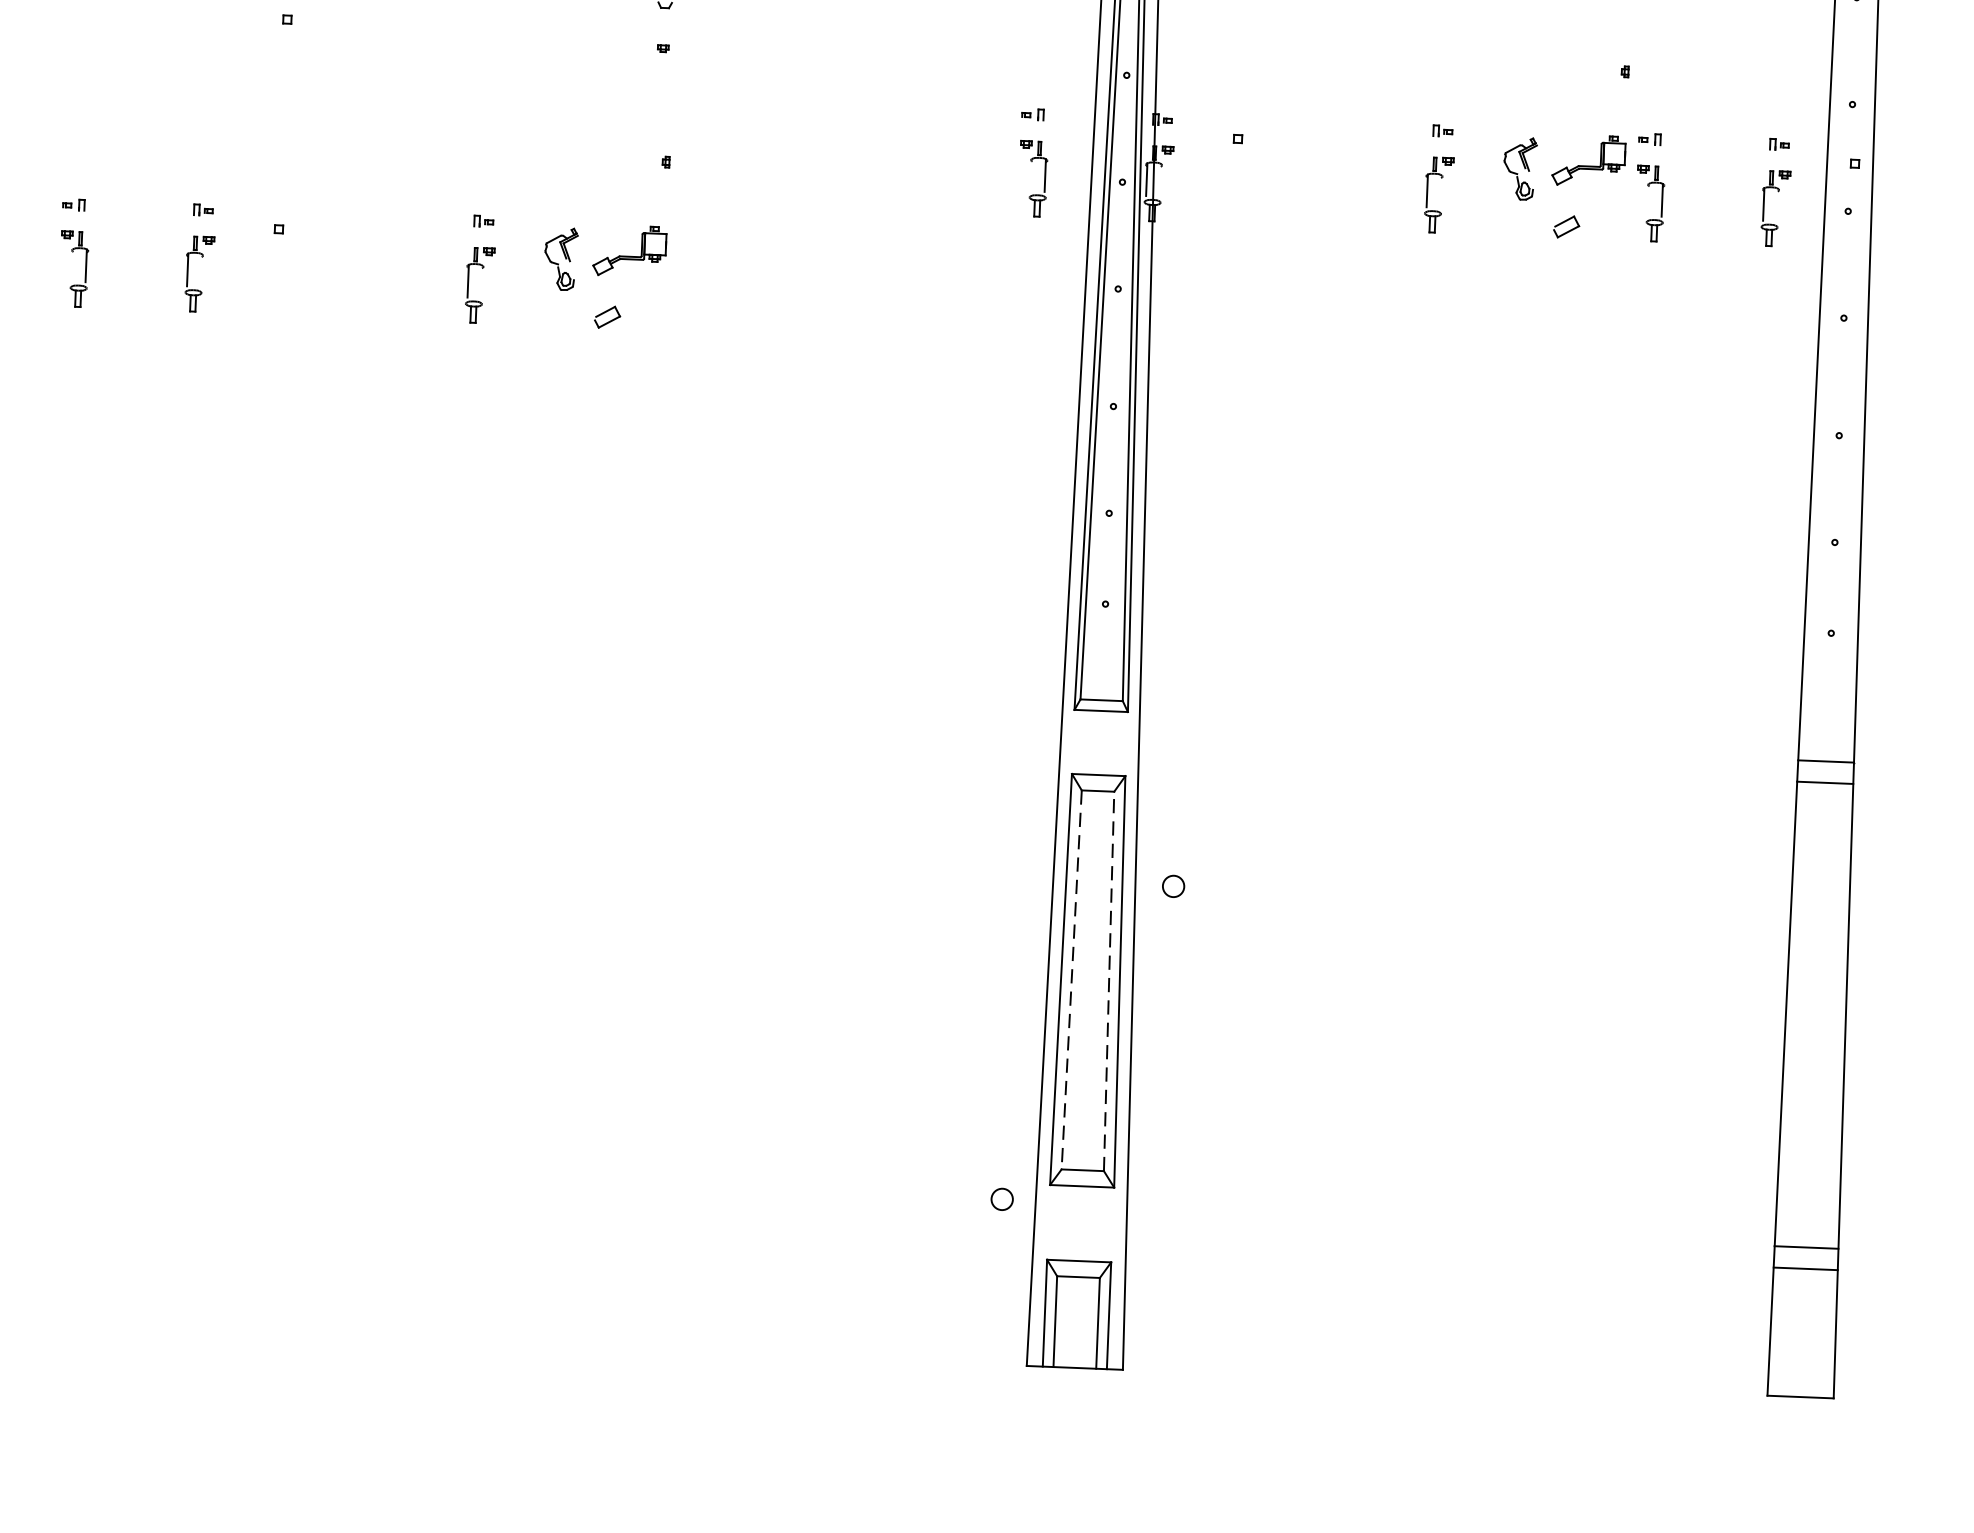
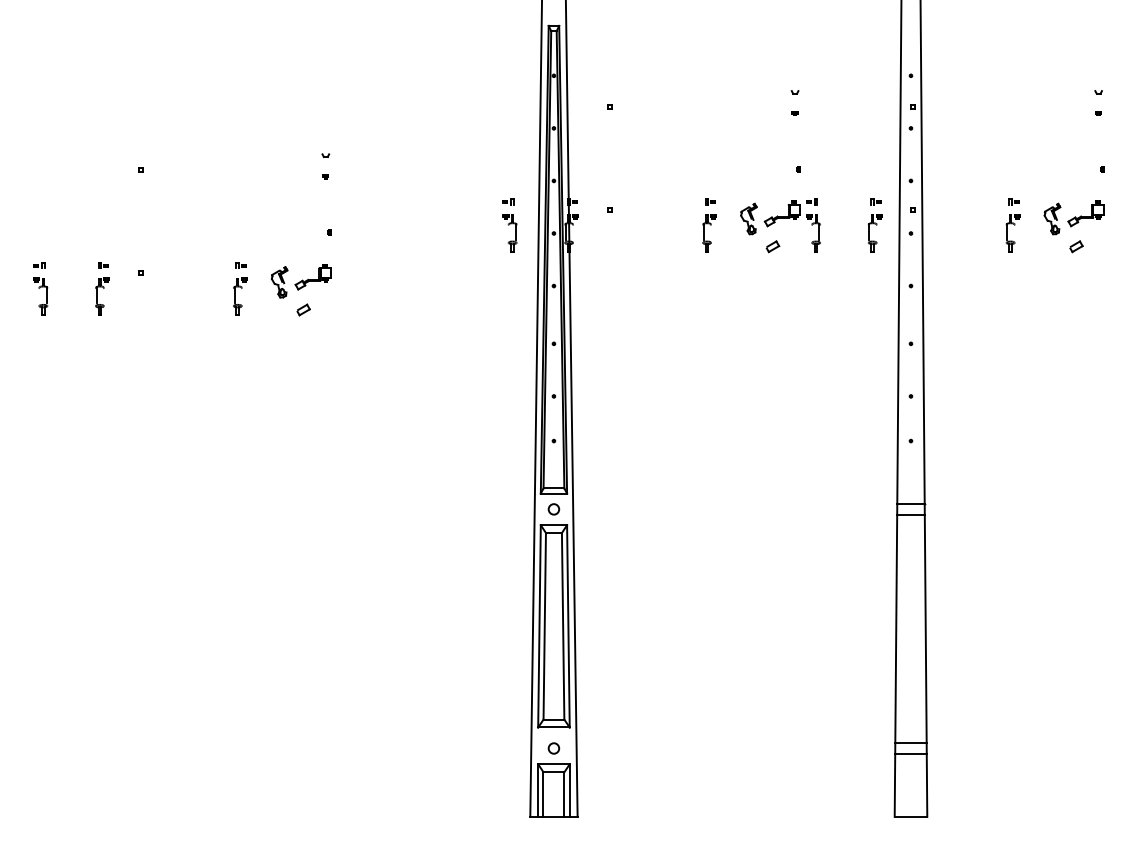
circle: (1172, 886) -> (553, 509), moved
line: (1109, 979) -> (563, 625), dashed -> solid
line: (1071, 980) -> (544, 626), dashed -> solid
circle: (1001, 1199) -> (553, 748), moved

